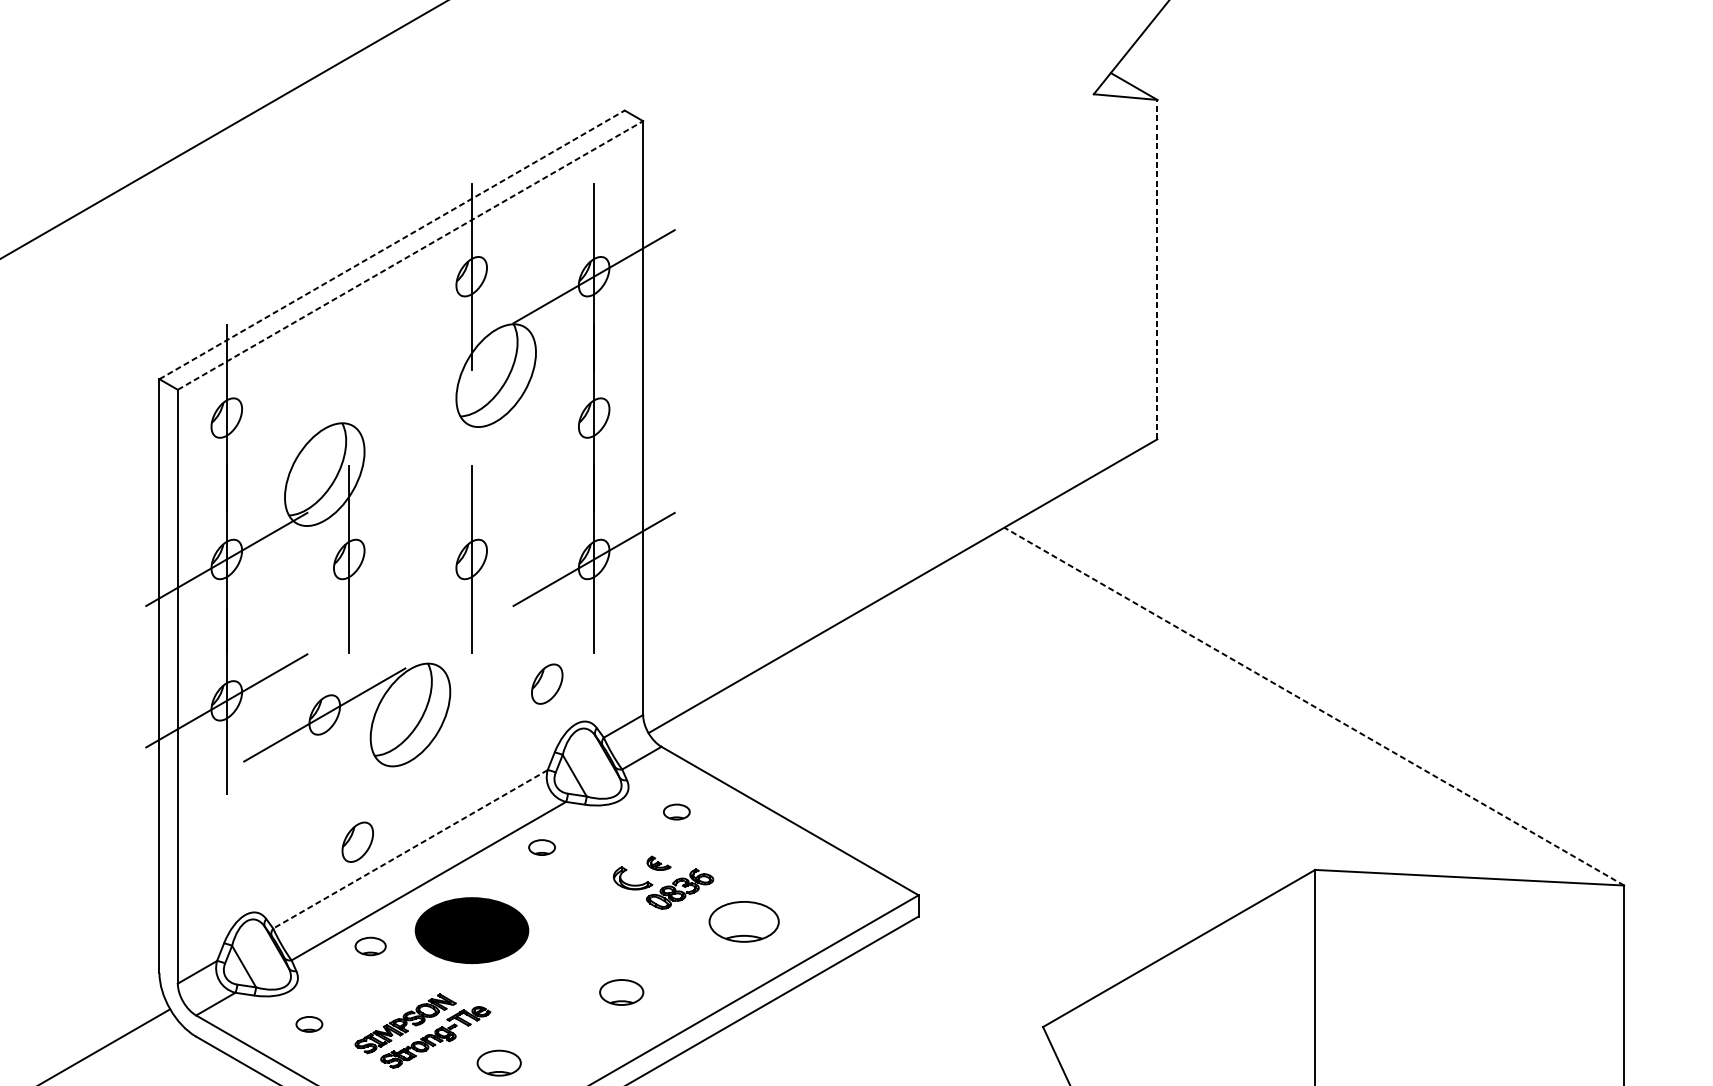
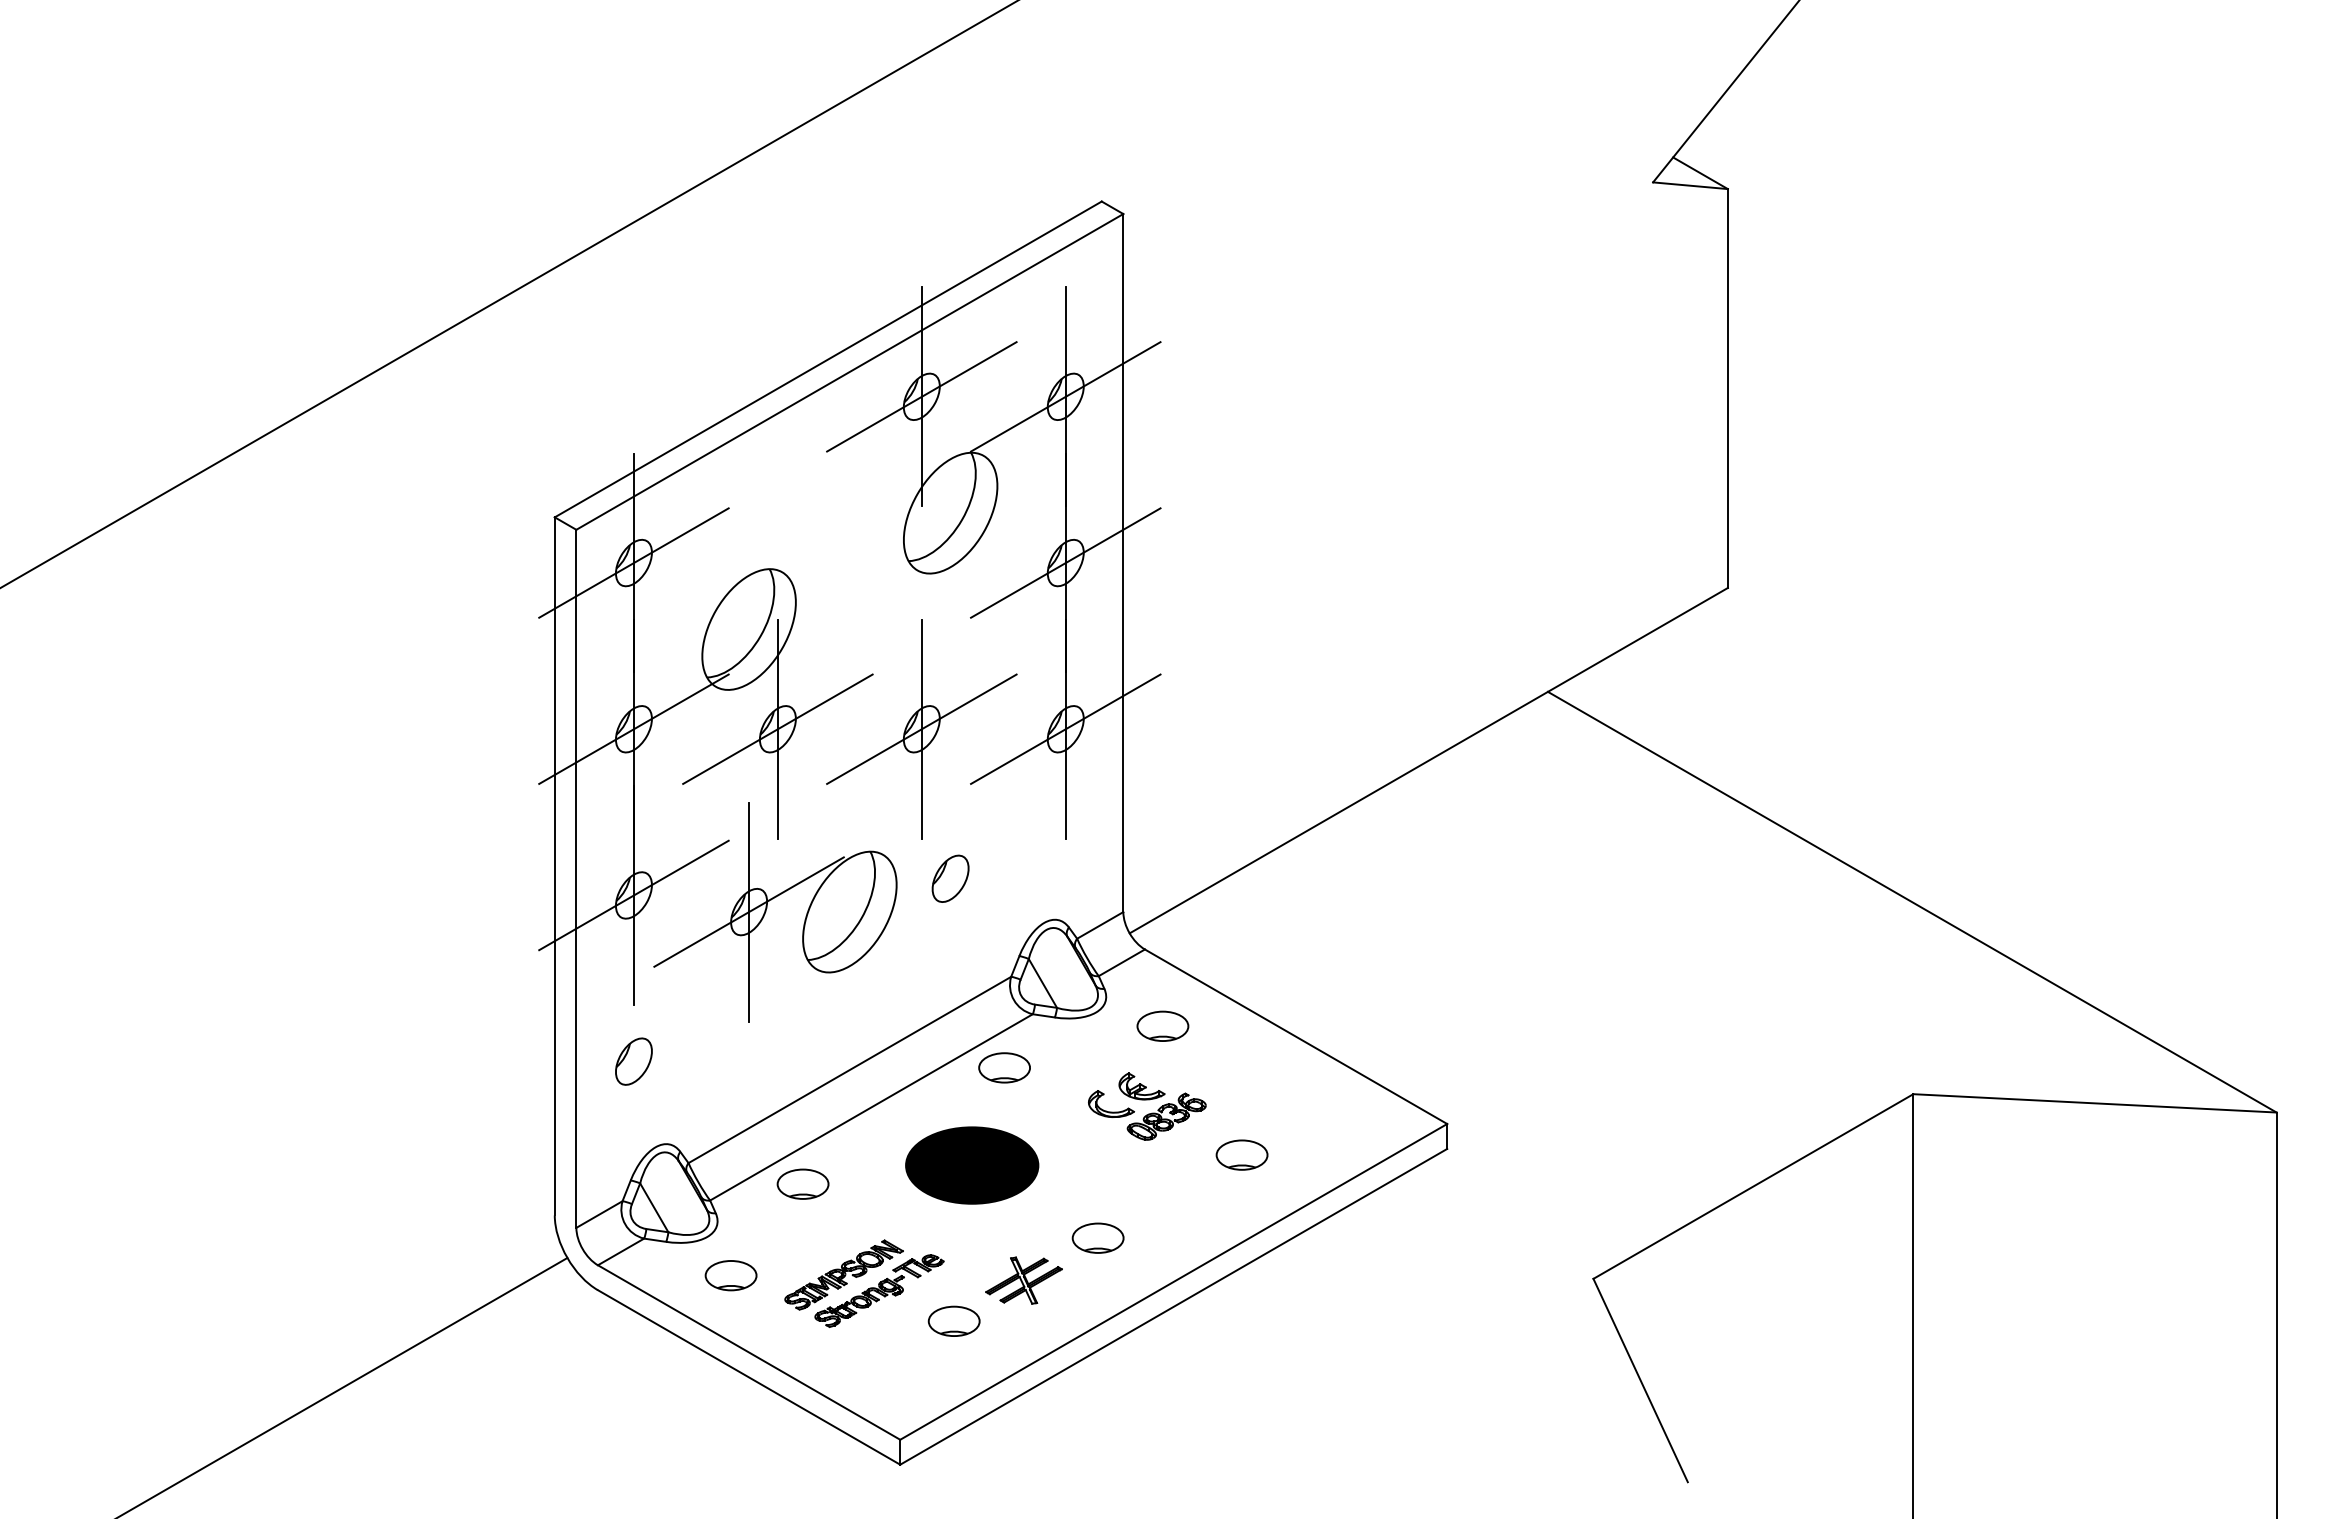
line: (392, 244) -> (828, 359), dashed -> solid
line: (410, 255) -> (849, 371), dashed -> solid
line: (1157, 269) -> (1727, 388), dashed -> solid
line: (471, 276) -> (921, 396), added
line: (226, 417) -> (633, 562), added
line: (593, 417) -> (1065, 562), added
line: (348, 558) -> (777, 728), added
line: (471, 558) -> (921, 728), added
part: (547, 683) -> (950, 878), moved
line: (1314, 706) -> (1912, 902), dashed -> solid
line: (325, 714) -> (749, 911), added
part: (676, 811) -> (1162, 1025), size x1.67
part: (357, 842) -> (633, 1061), moved
part: (542, 847) -> (1004, 1067), size x1.67
line: (410, 849) -> (849, 1070), dashed -> solid
part: (658, 863) -> (1141, 1086), size x1.67
part: (743, 921) -> (1241, 1154), size x0.62
part: (472, 930) -> (972, 1165), moved
part: (370, 945) -> (802, 1183), size x1.43
part: (308, 1024) -> (730, 1275), size x1.67
part: (558, 1028) -> (1023, 1280), added

